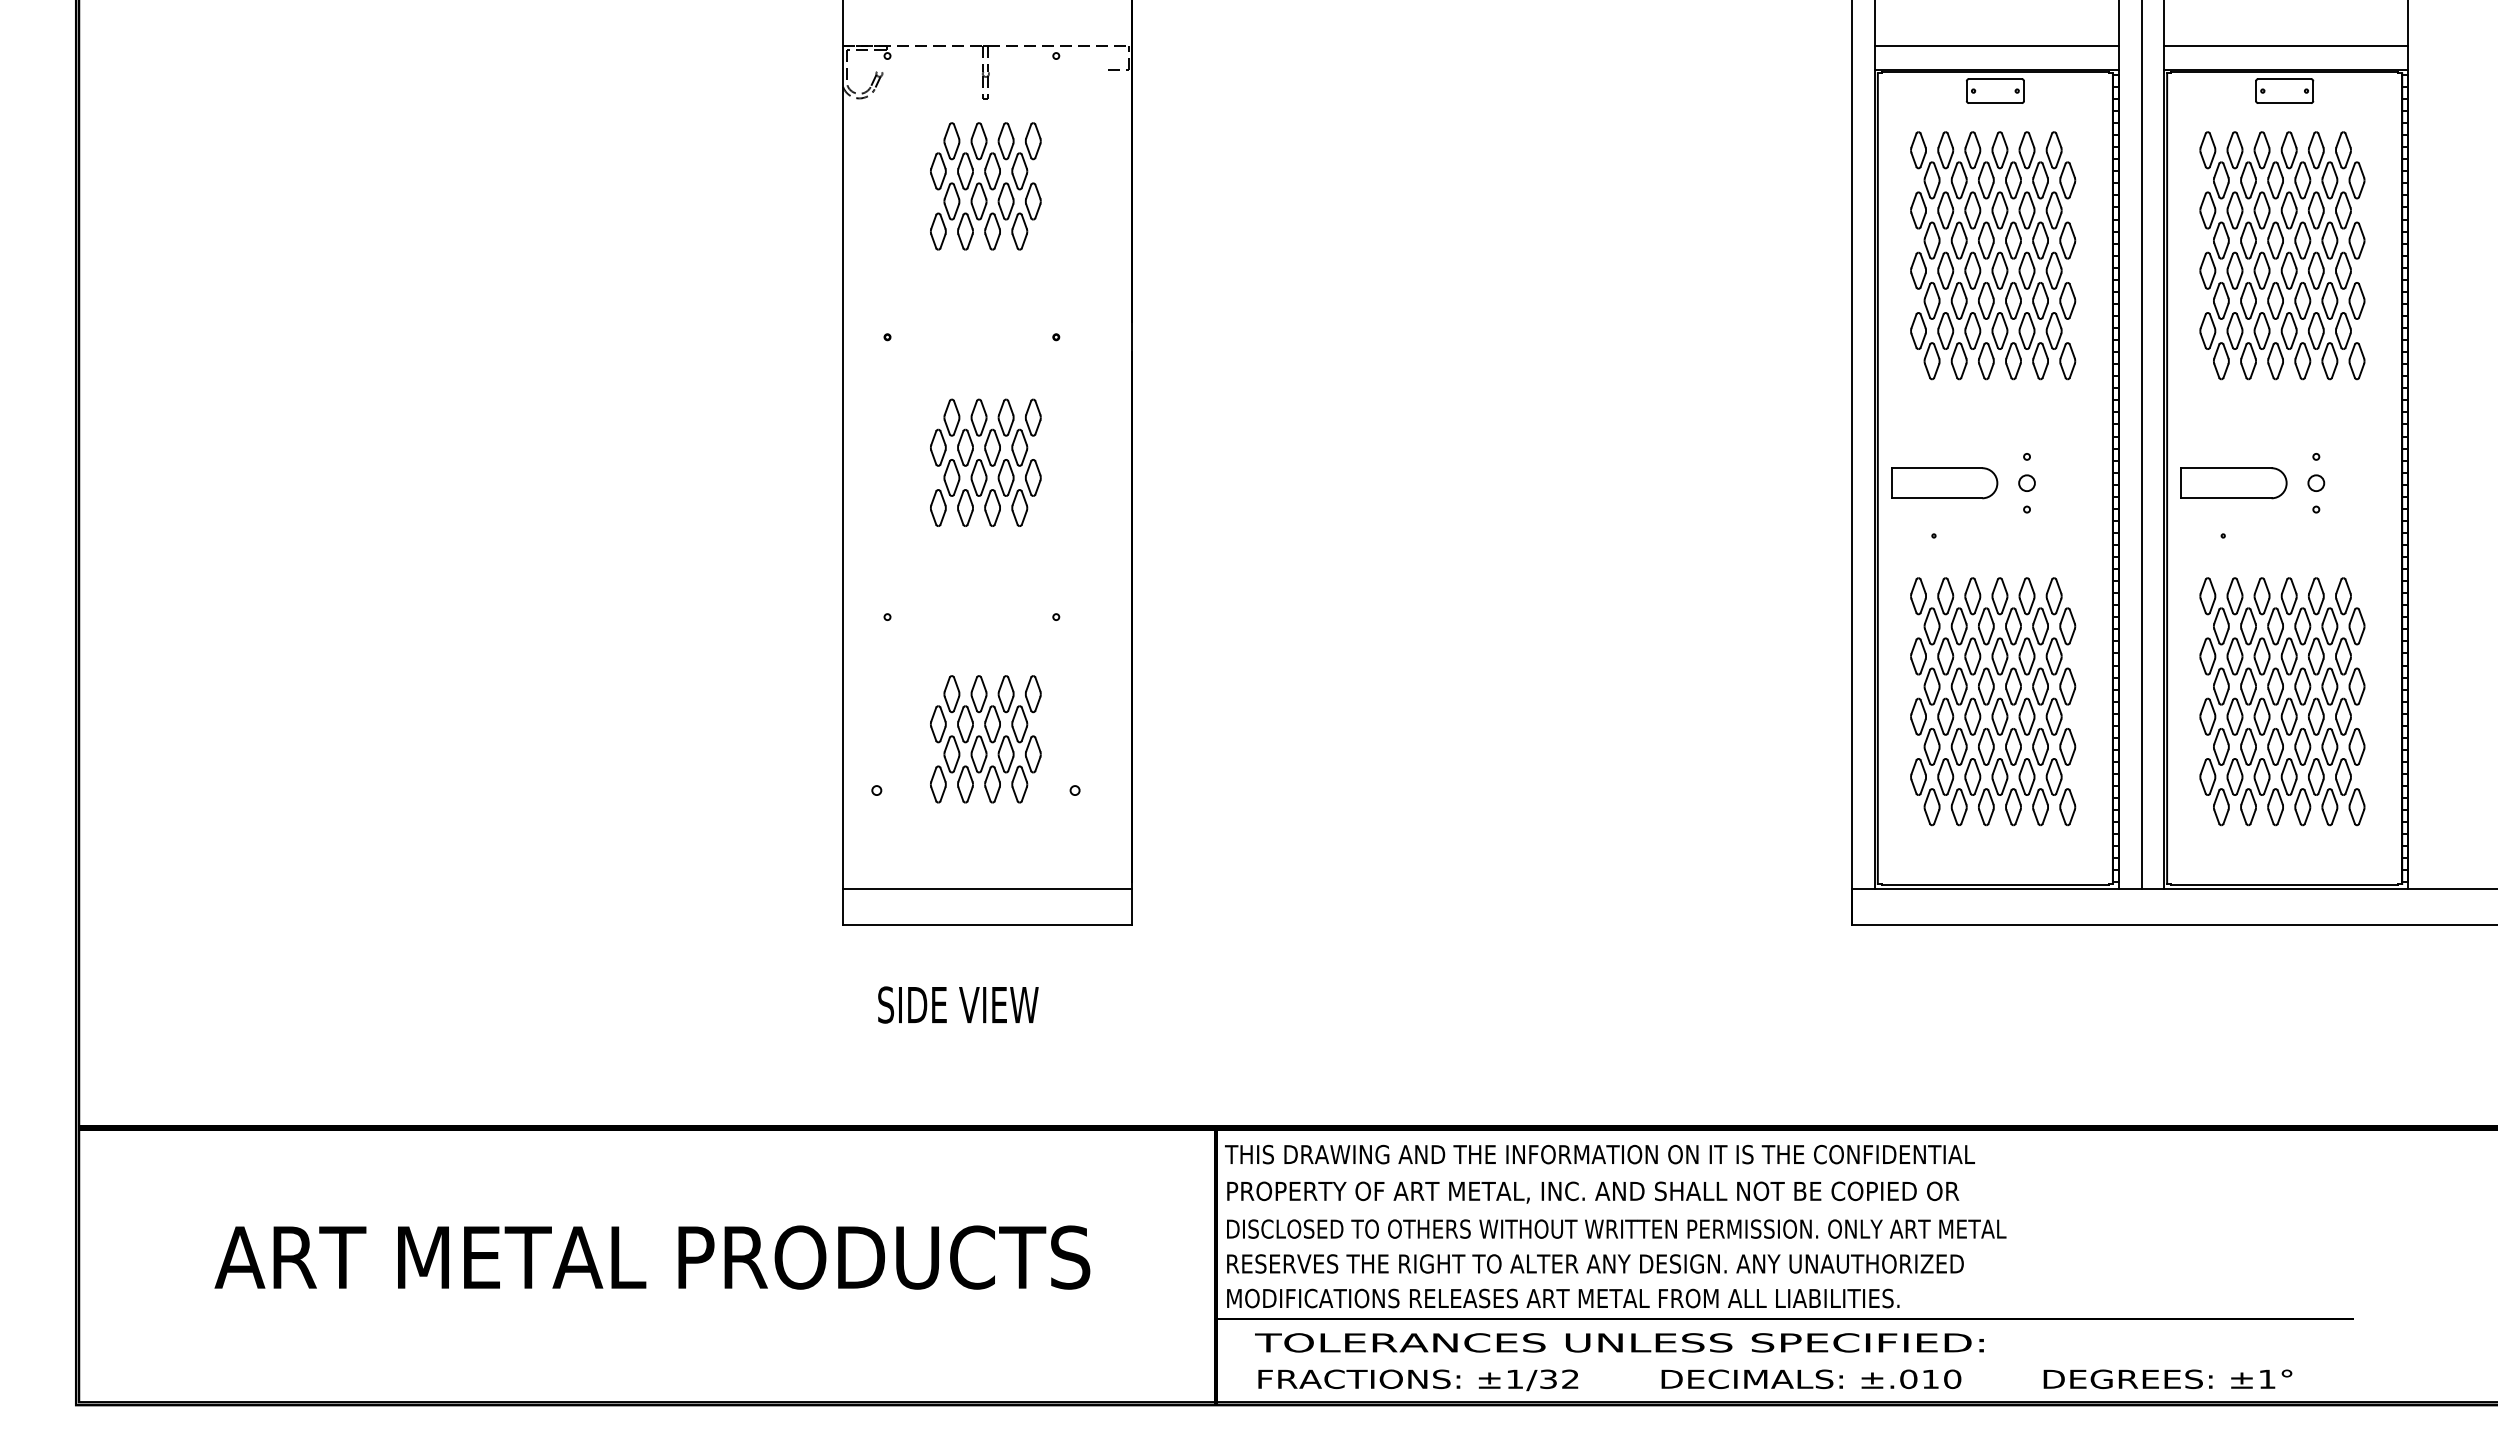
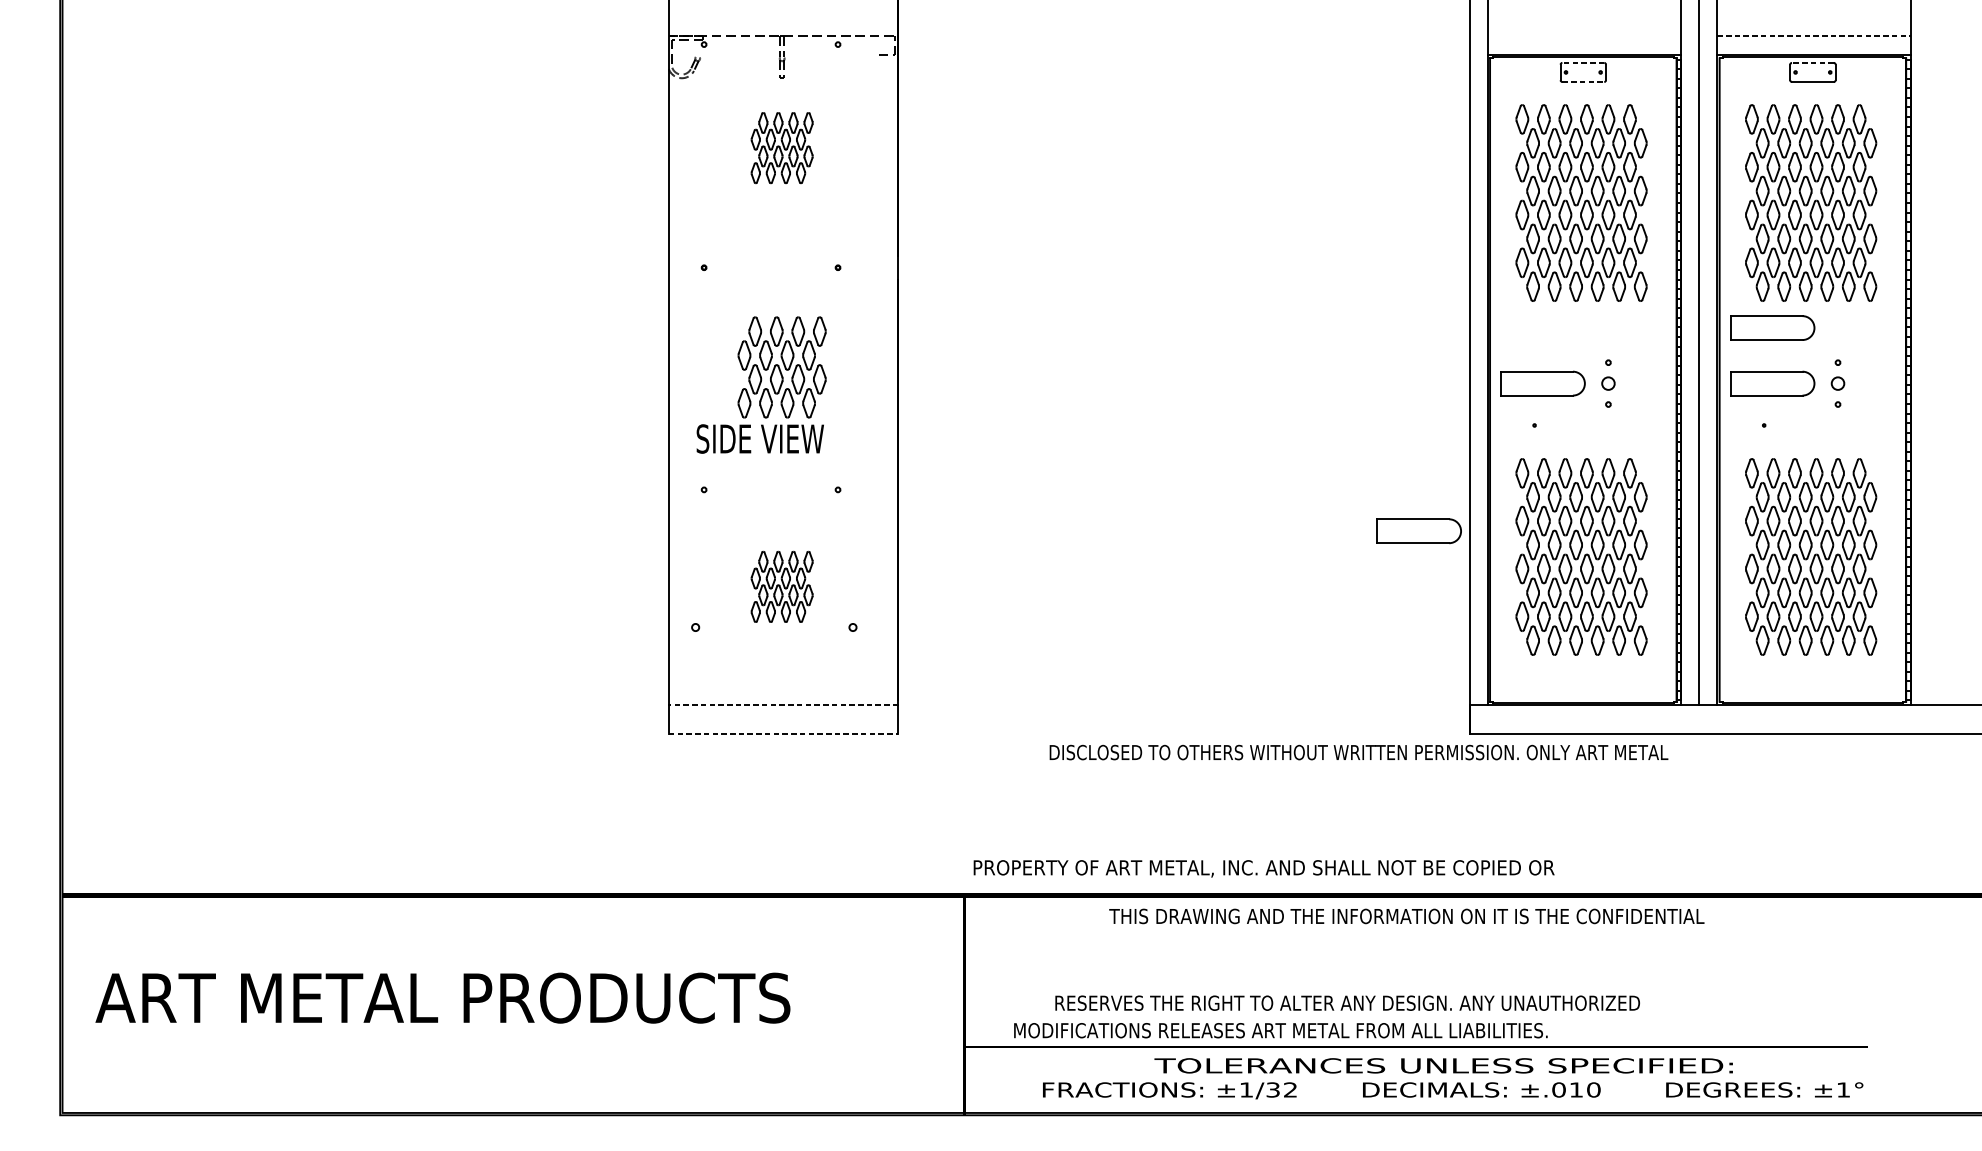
line: (1996, 45) -> (1584, 36), removed
line: (2286, 45) -> (1814, 36), solid -> dashed
line: (1994, 79) -> (1582, 63), solid -> dashed
line: (2284, 79) -> (1812, 63), solid -> dashed
line: (1995, 103) -> (1583, 82), solid -> dashed
part: (985, 186) -> (781, 148), size x0.7
part: (2233, 413) -> (1772, 328), added
part: (1788, 669) -> (1419, 531), added
part: (985, 739) -> (781, 587), size x0.7
line: (987, 888) -> (783, 705), solid -> dashed
line: (987, 924) -> (783, 733), solid -> dashed
text: (958, 1004) -> (760, 438), moved
text: (1599, 1154) -> (1406, 916), moved
text: (1593, 1192) -> (1264, 868), moved
text: (1616, 1228) -> (1358, 752), moved
text: (652, 1257) -> (443, 998), moved
text: (1595, 1263) -> (1347, 1002), moved
text: (1563, 1298) -> (1281, 1030), moved
text: (1619, 1342) -> (1443, 1065), moved
text: (1775, 1380) -> (1453, 1090), moved

